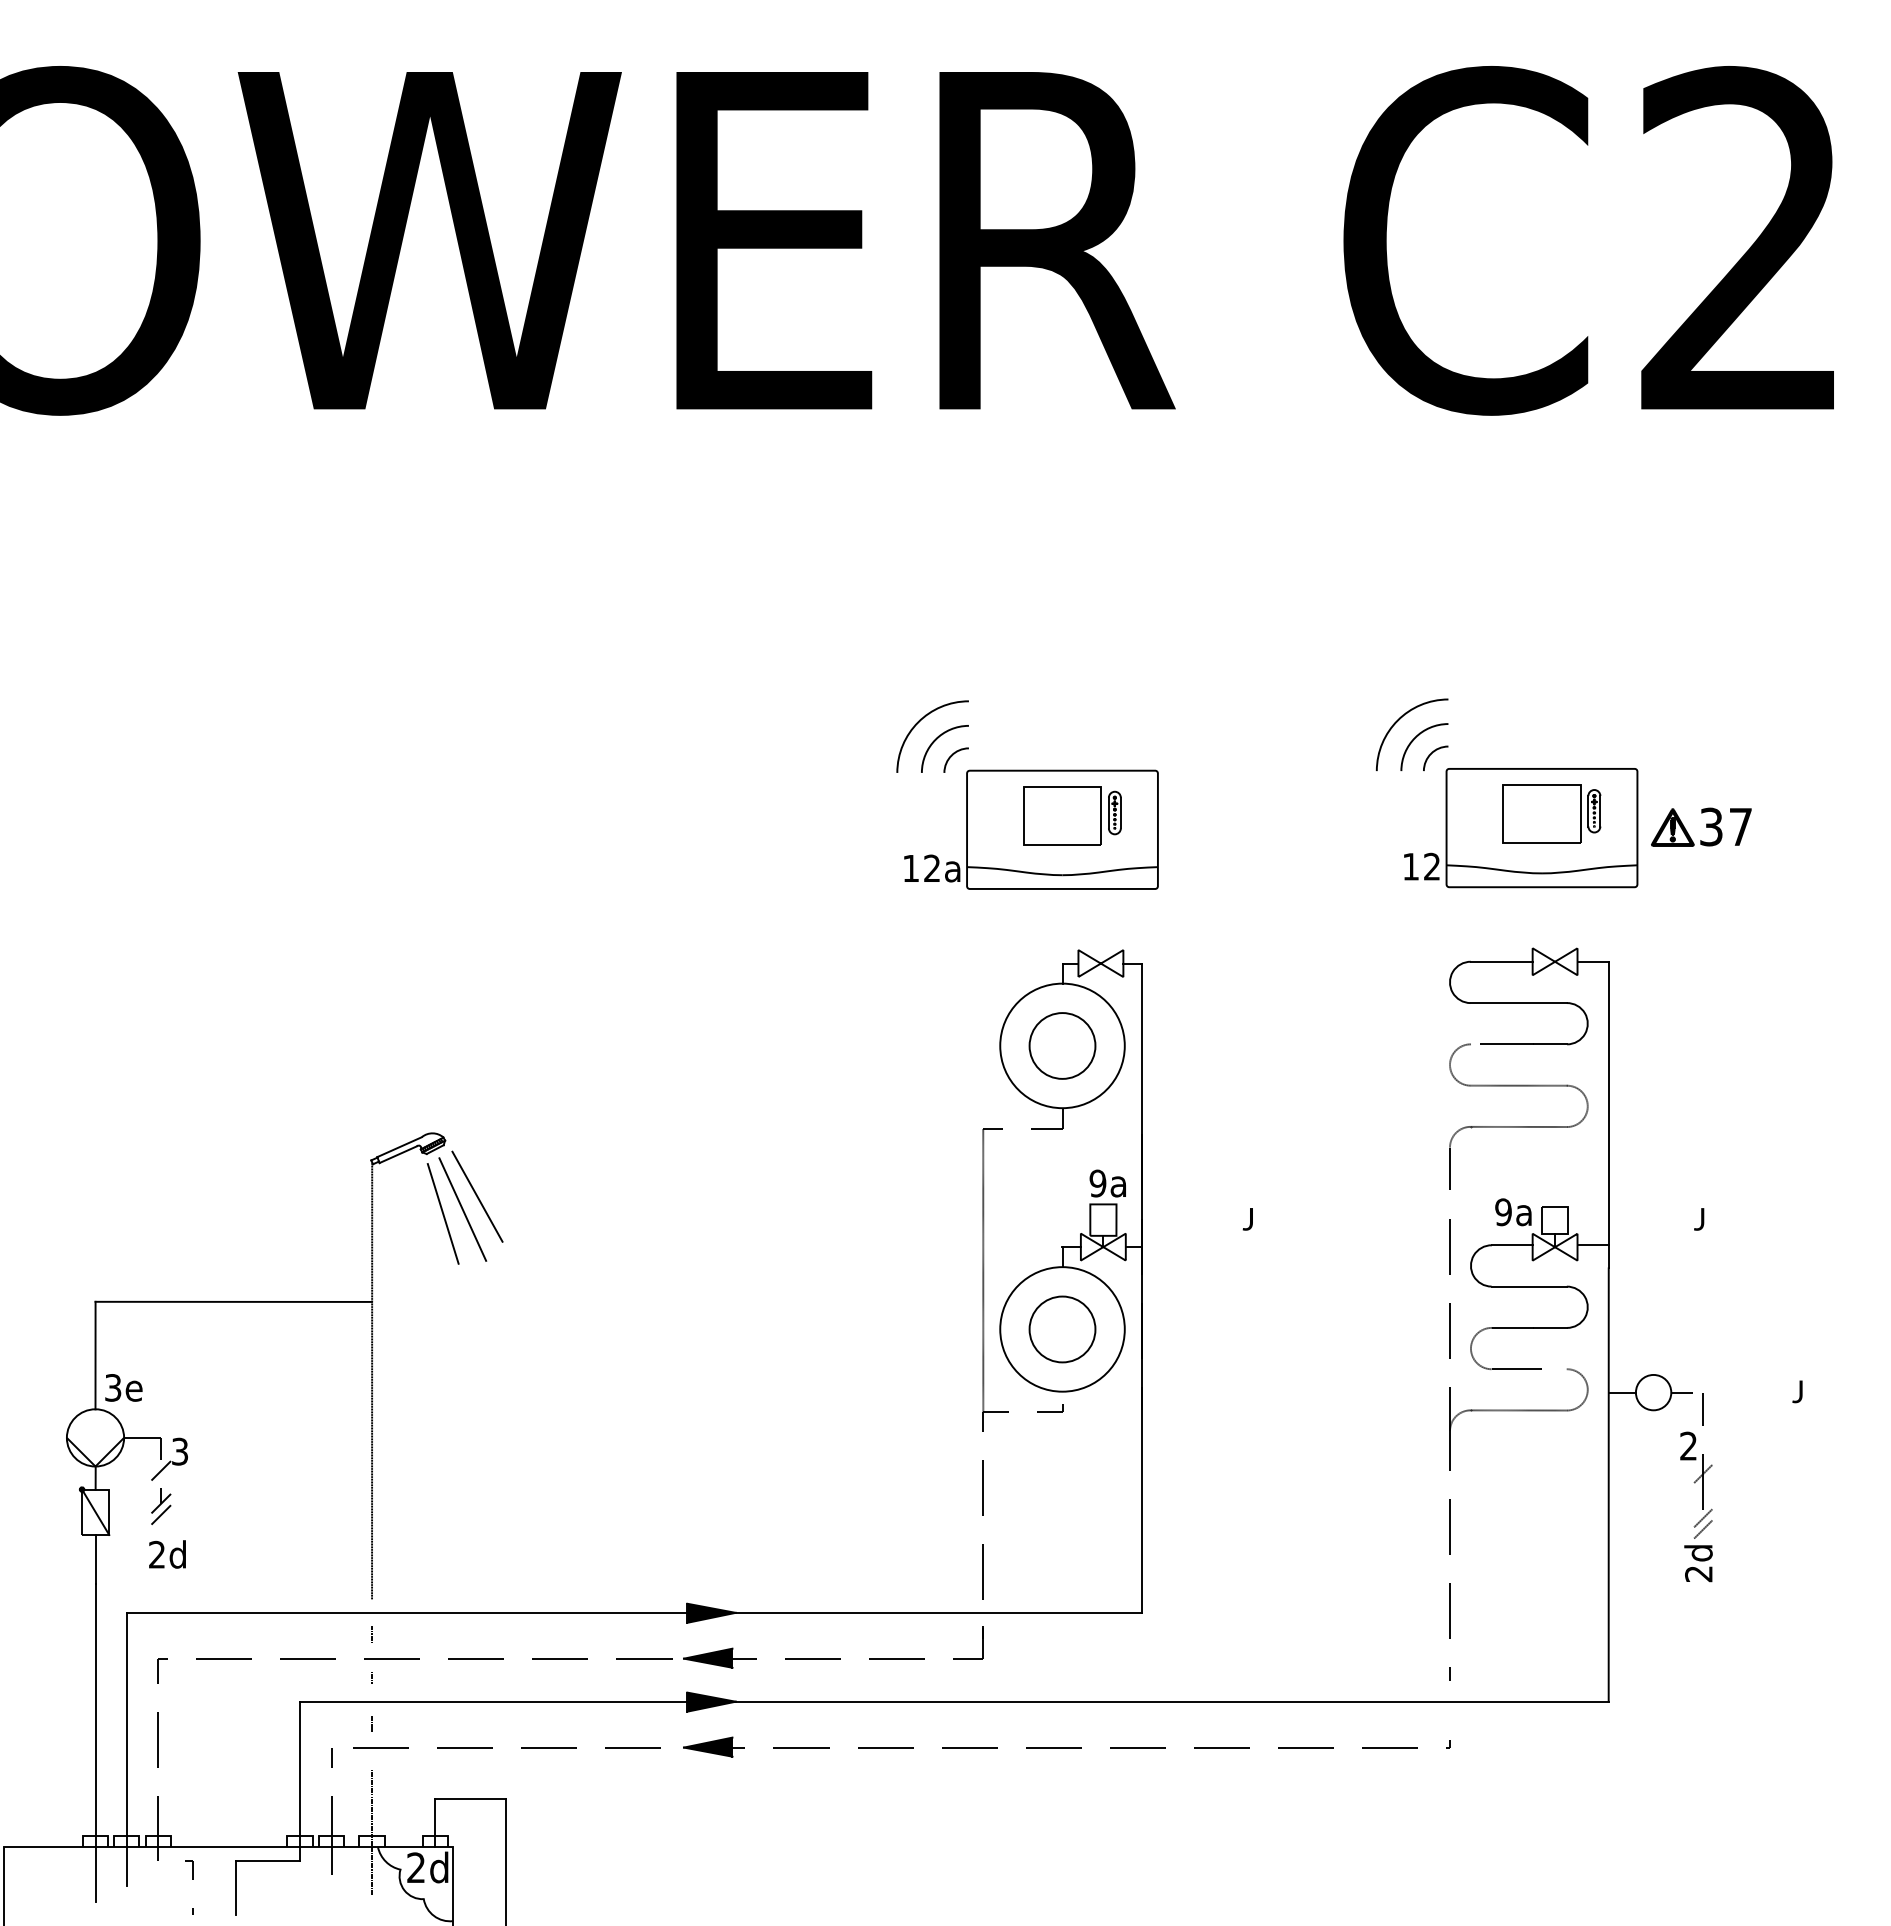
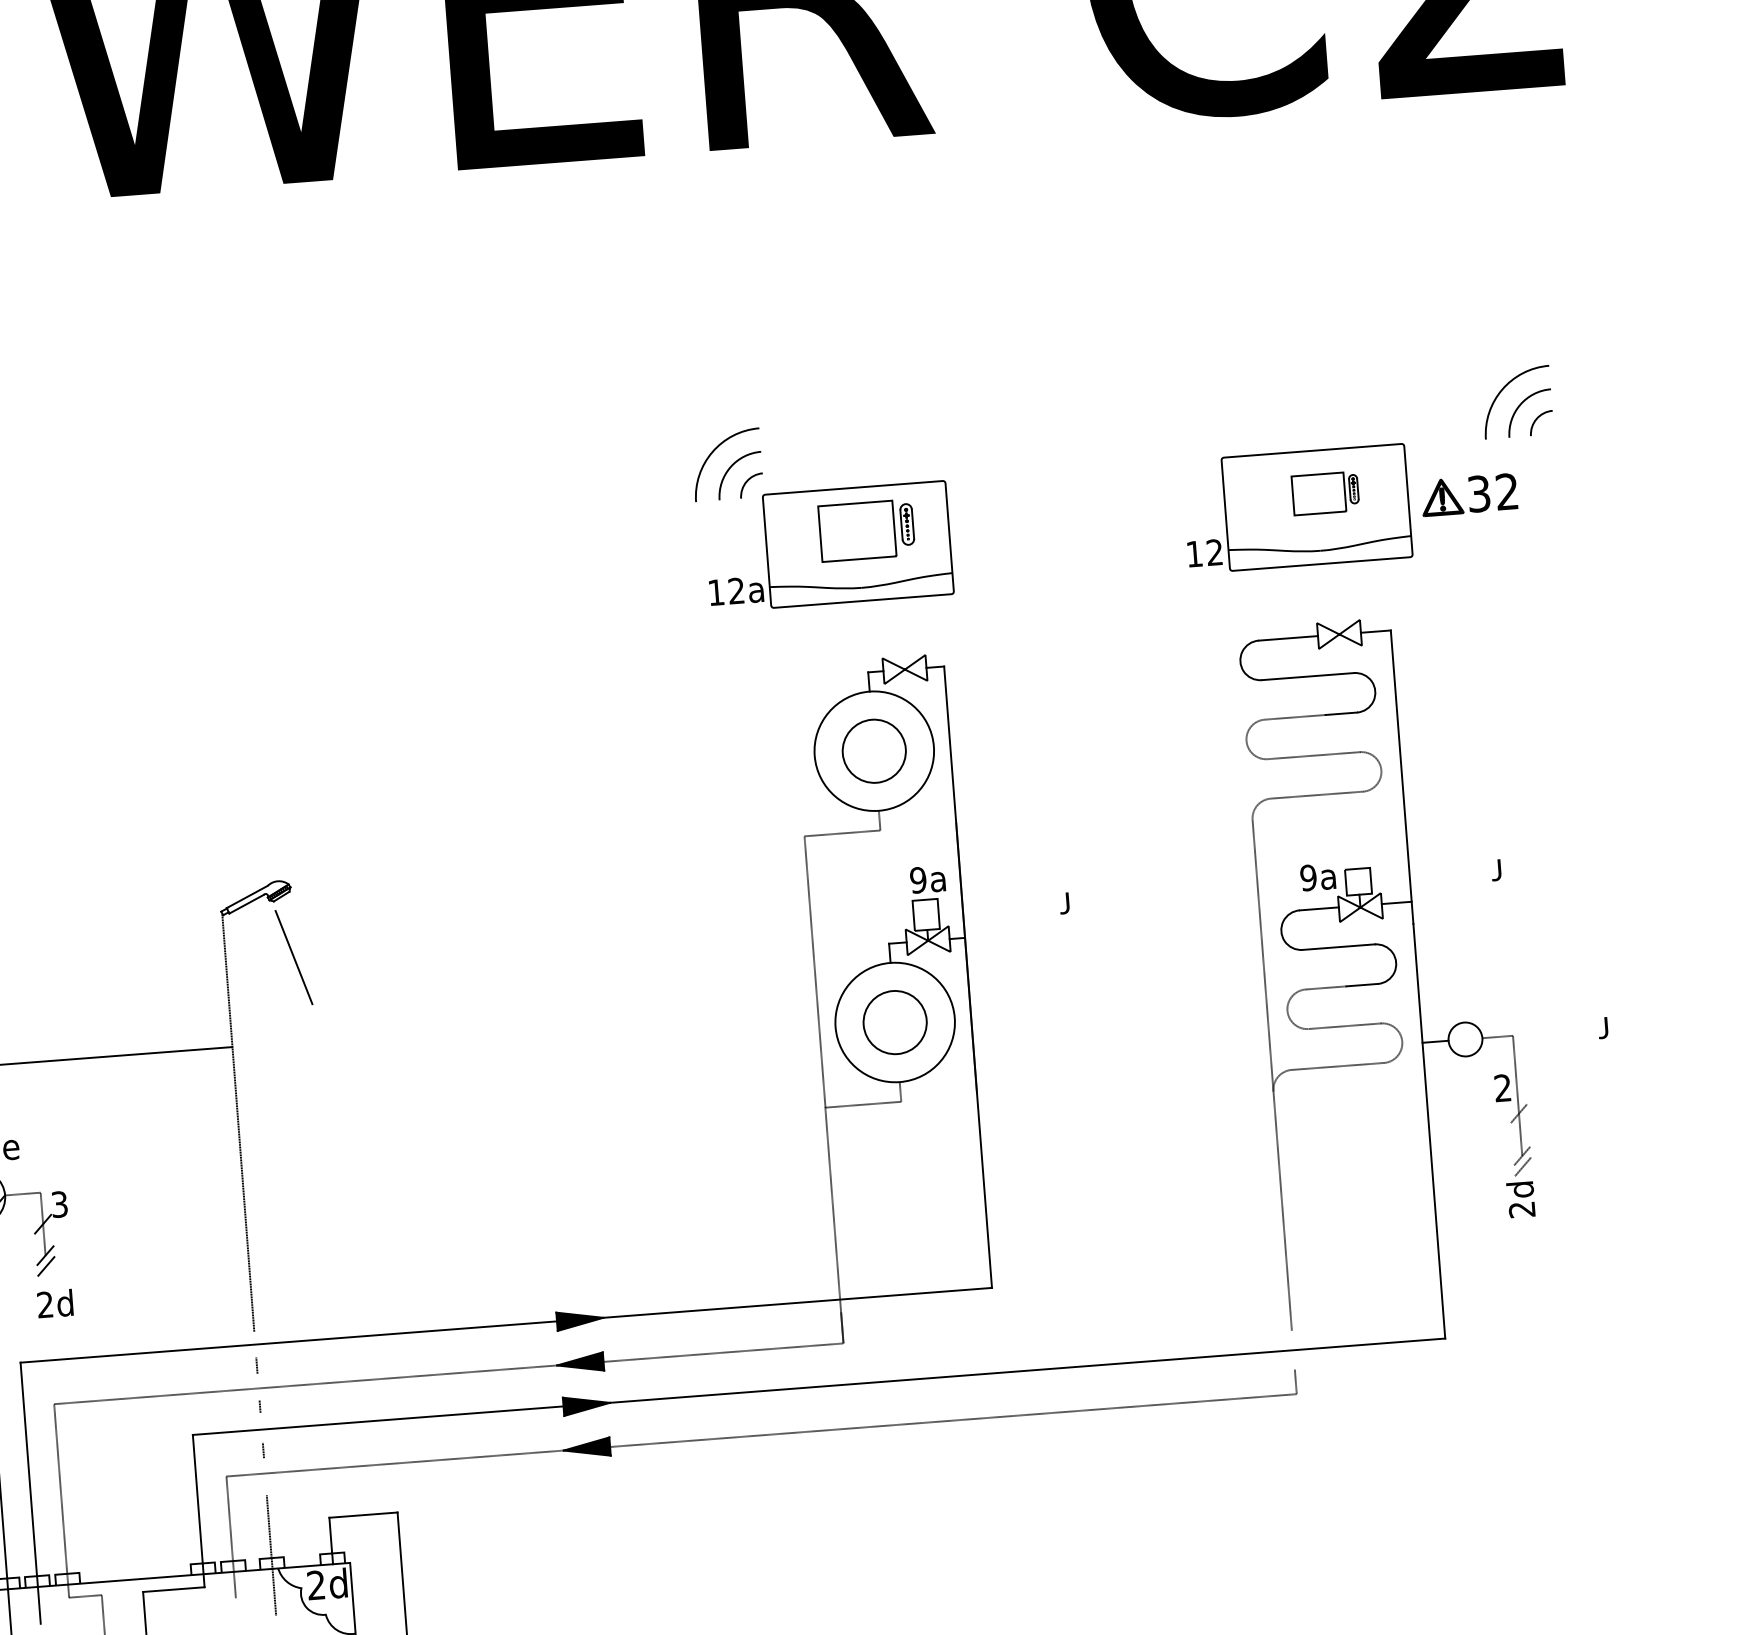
part: (1411, 734) -> (1516, 402), moved
part: (1551, 813) -> (1325, 492), size x0.7
text: (1740, 826) -> (1506, 491), 37 -> 32
line: (477, 1196) -> (325, 938), removed
line: (462, 1209) -> (312, 951), removed

